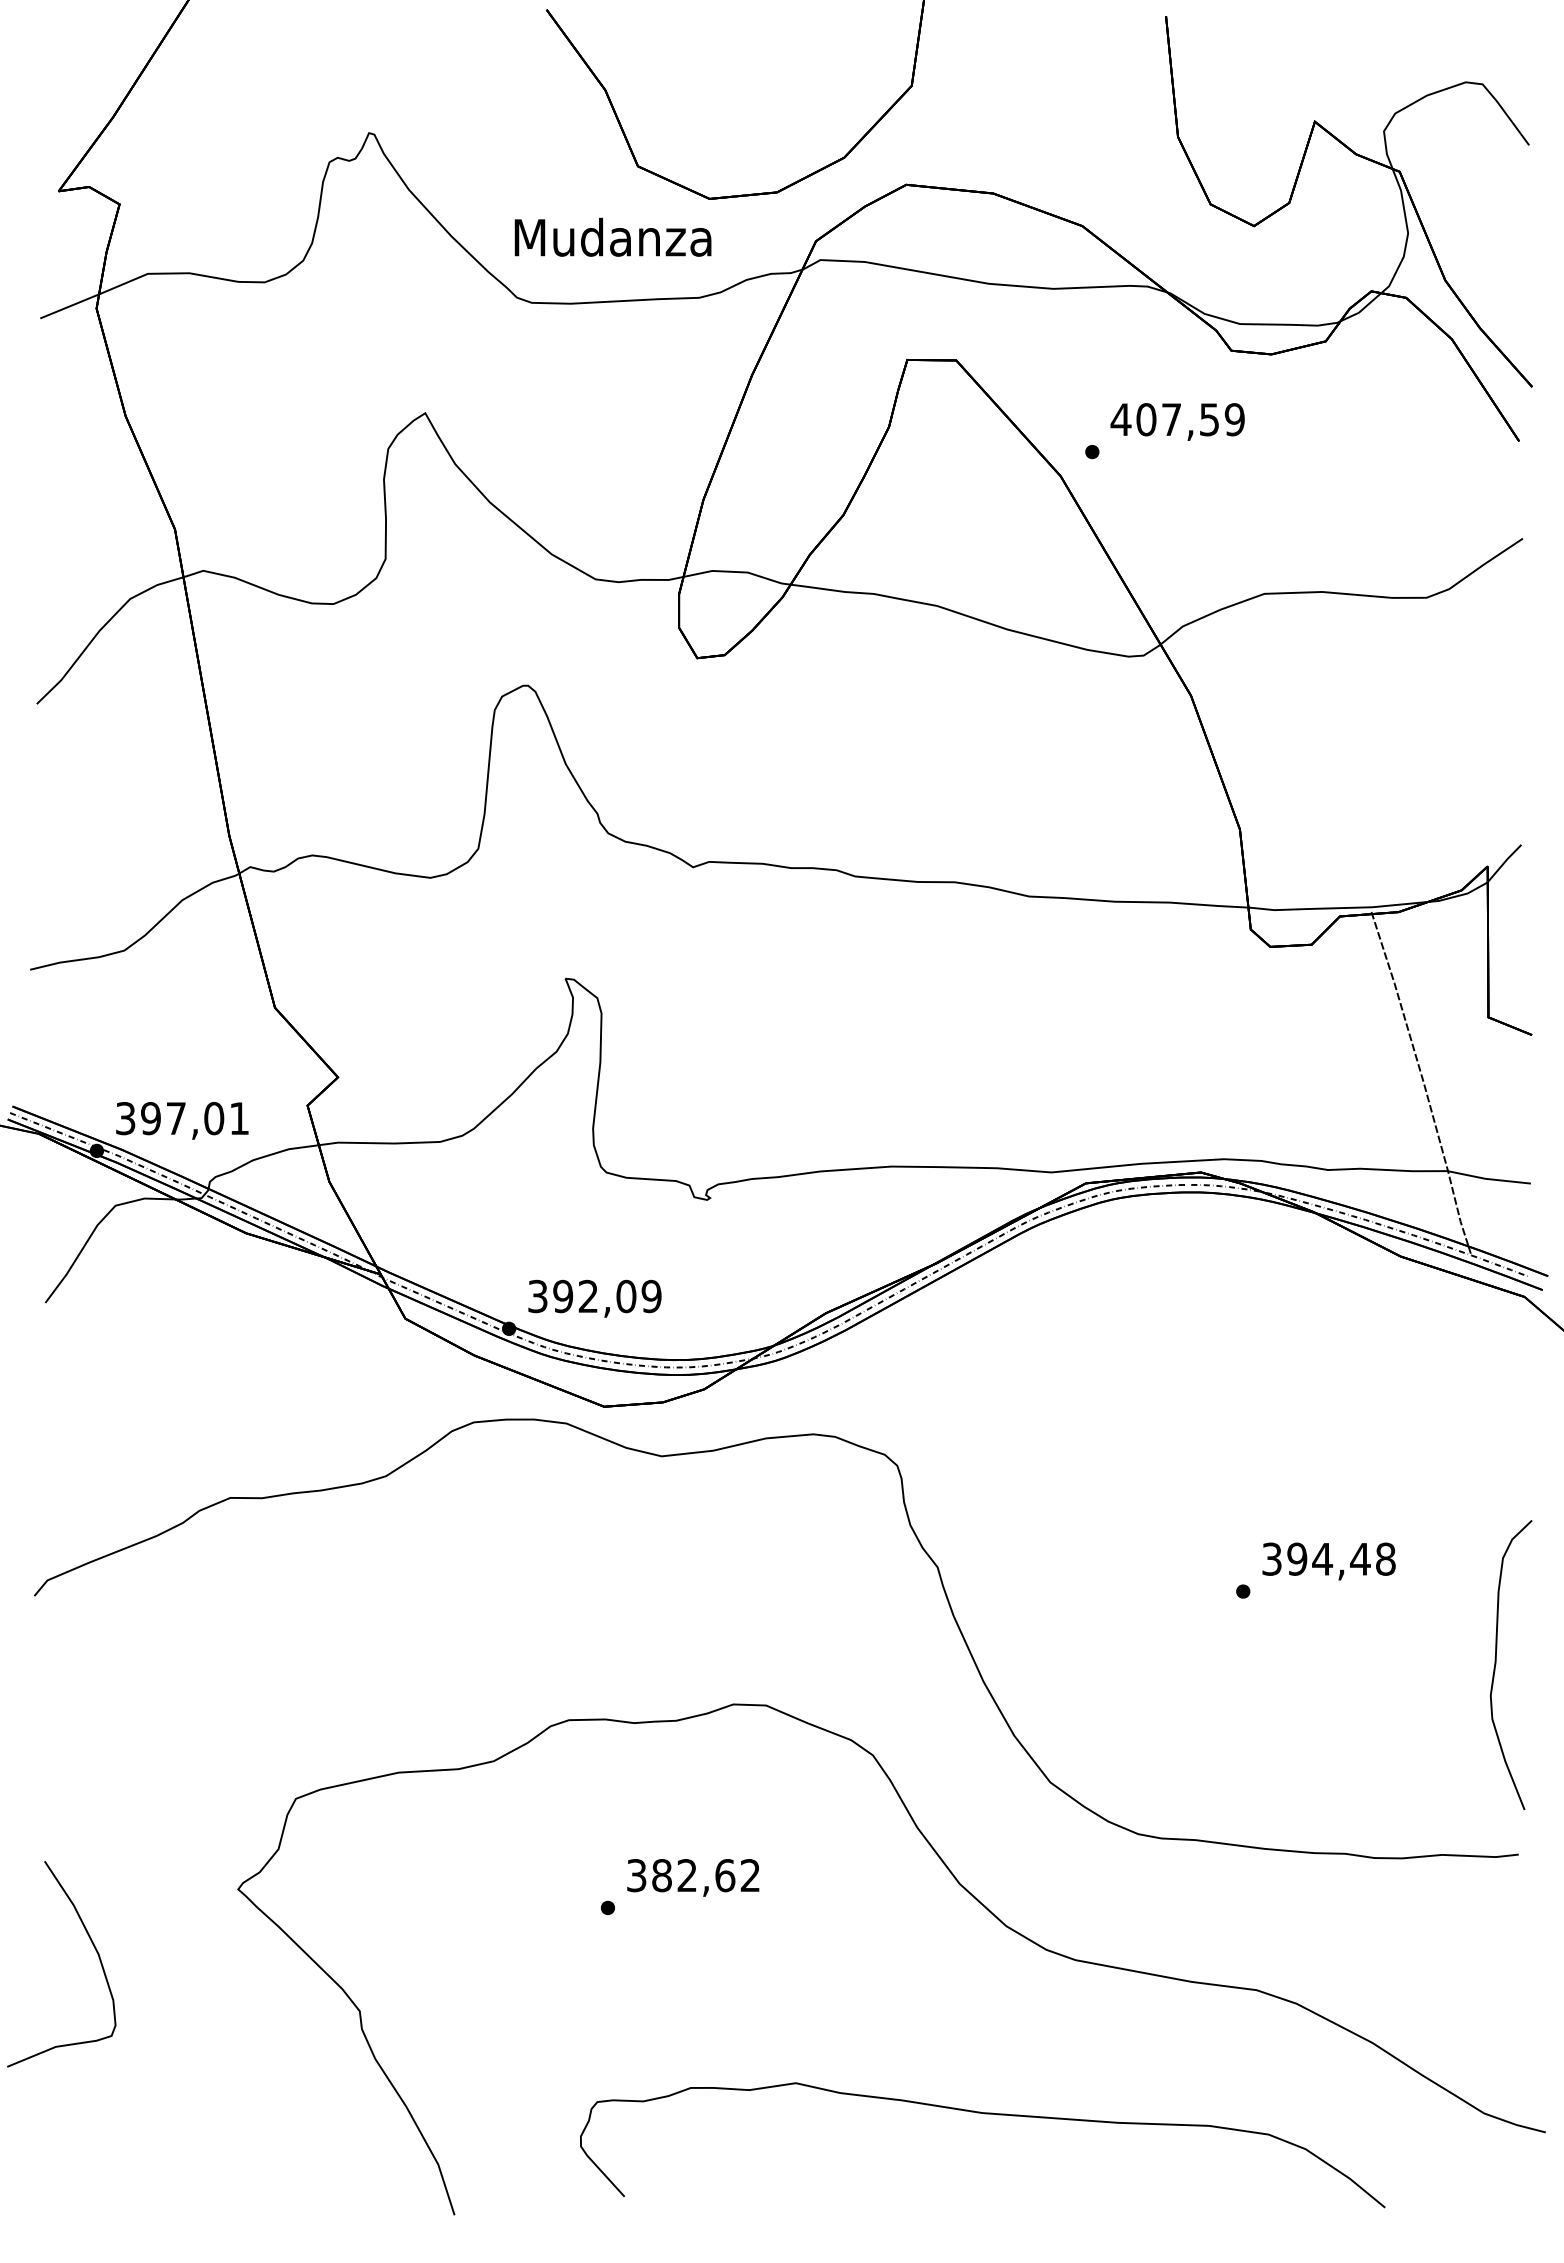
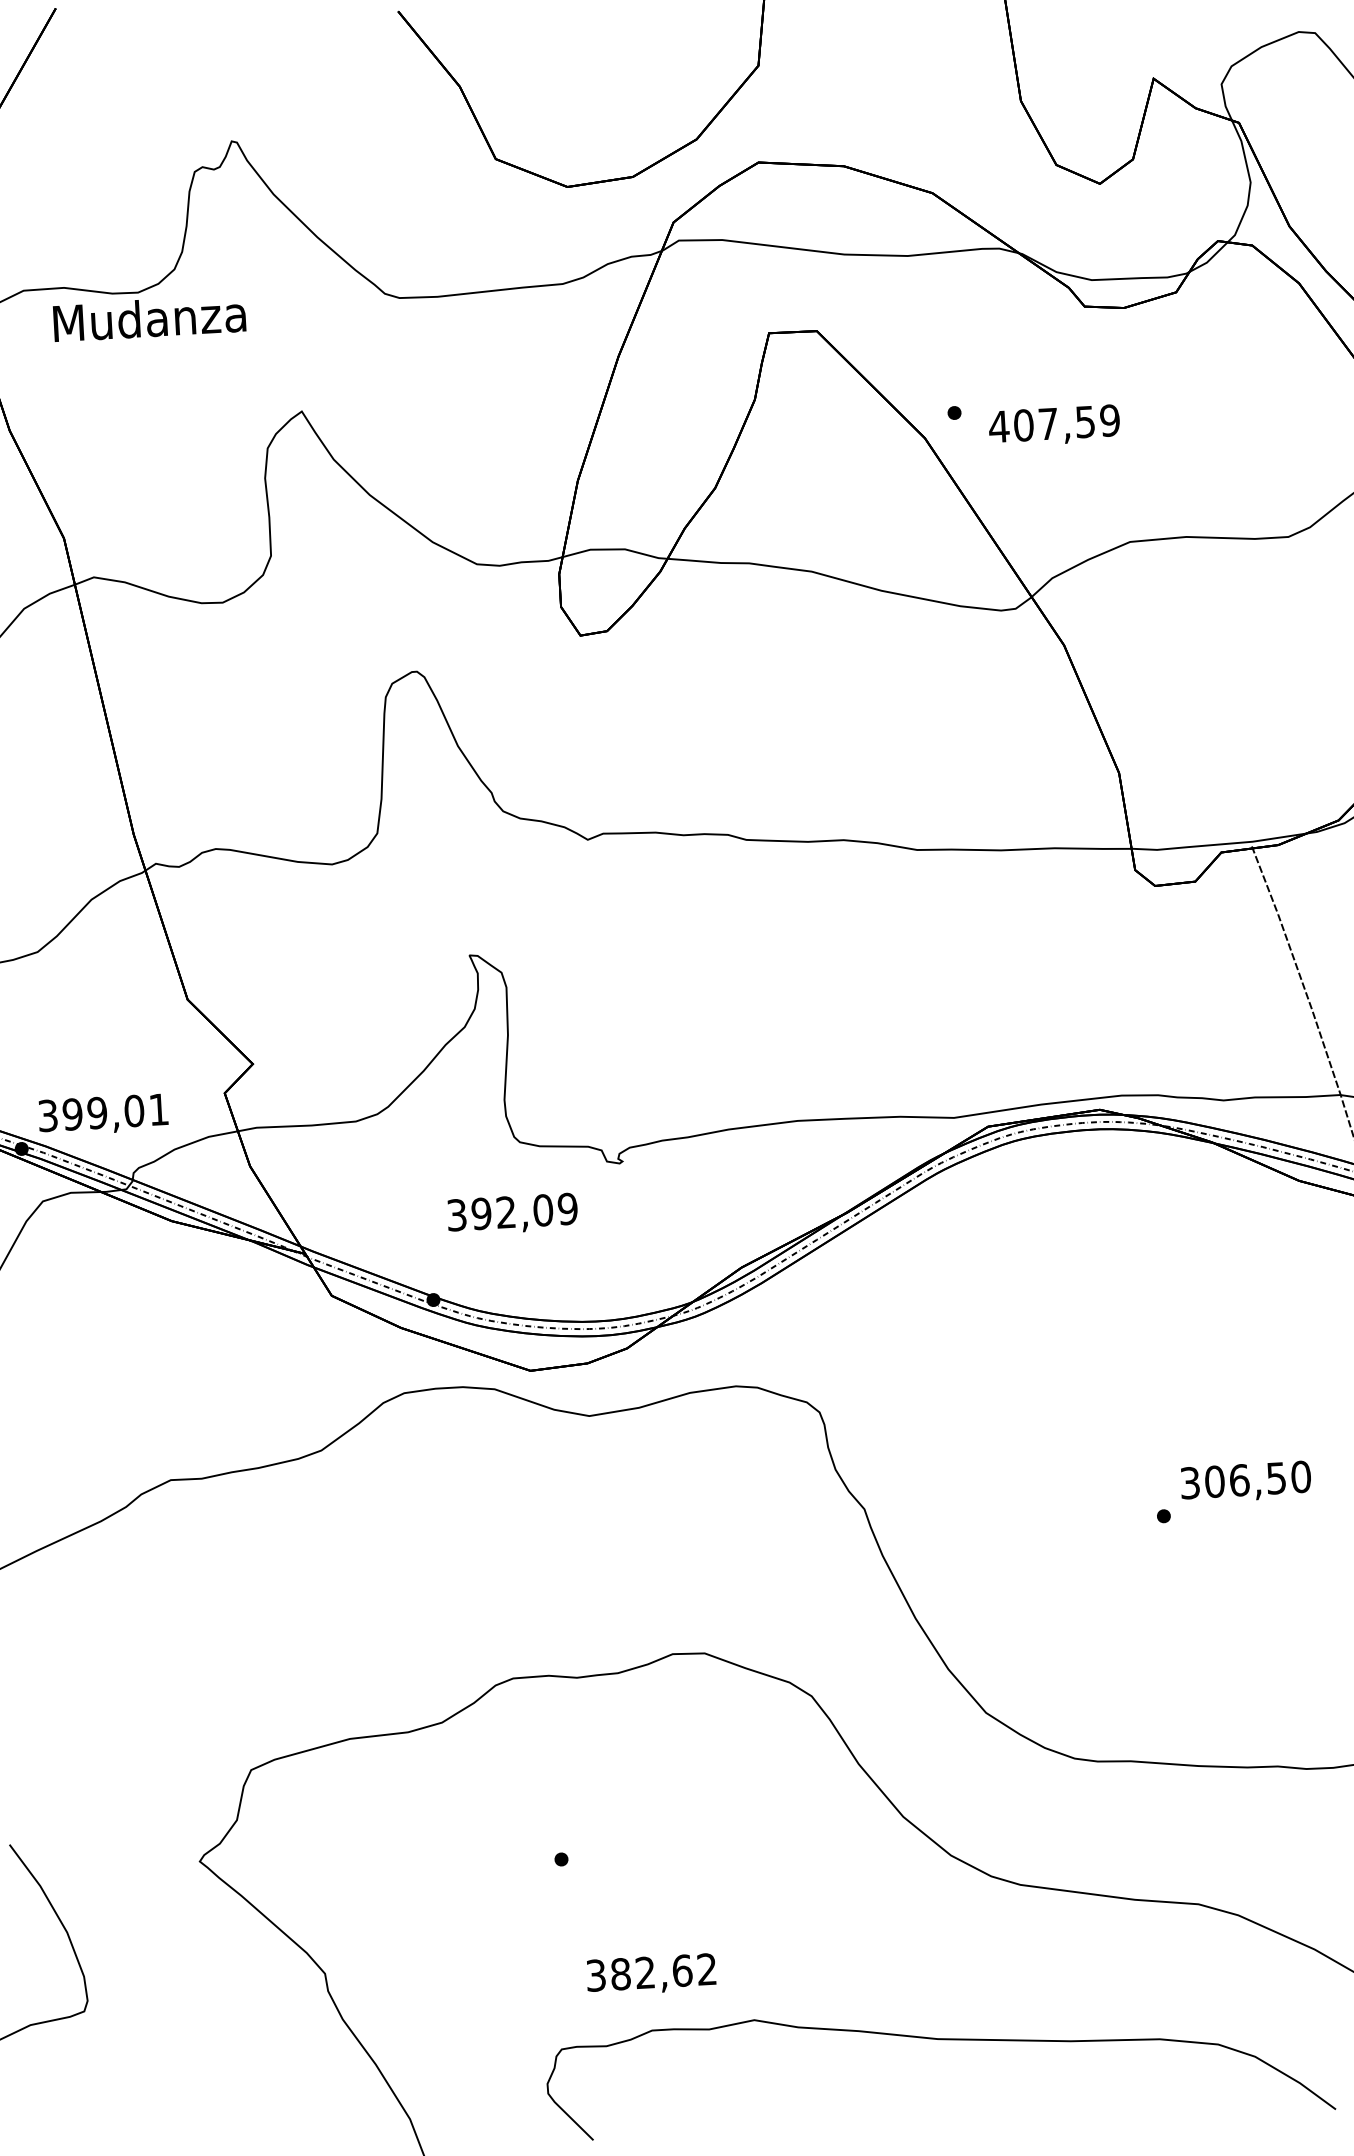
text: (612, 236) -> (149, 317), moved
text: (1177, 421) -> (1054, 425), moved
text: (176, 1118) -> (97, 1113), 397,01 -> 399,01
text: (594, 1298) -> (512, 1214), moved
text: (1341, 1558) -> (1257, 1478), 394,48 -> 306,50
text: (693, 1877) -> (651, 1974), moved

